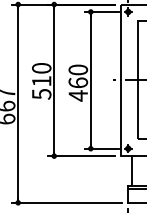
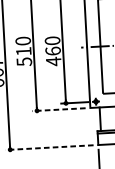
line: (81, 156) -> (58, 109), solid -> dashed
line: (66, 202) -> (48, 147), solid -> dashed

